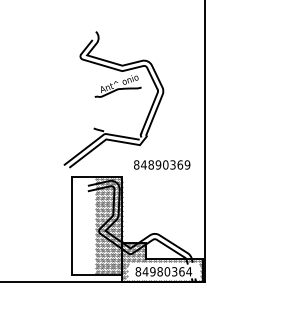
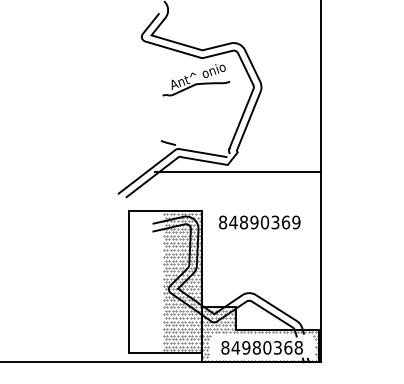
line: (146, 149) -> (237, 171), added
text: (162, 164) -> (260, 221), moved
text: (189, 271) -> (299, 347), 84980364 -> 84980368

